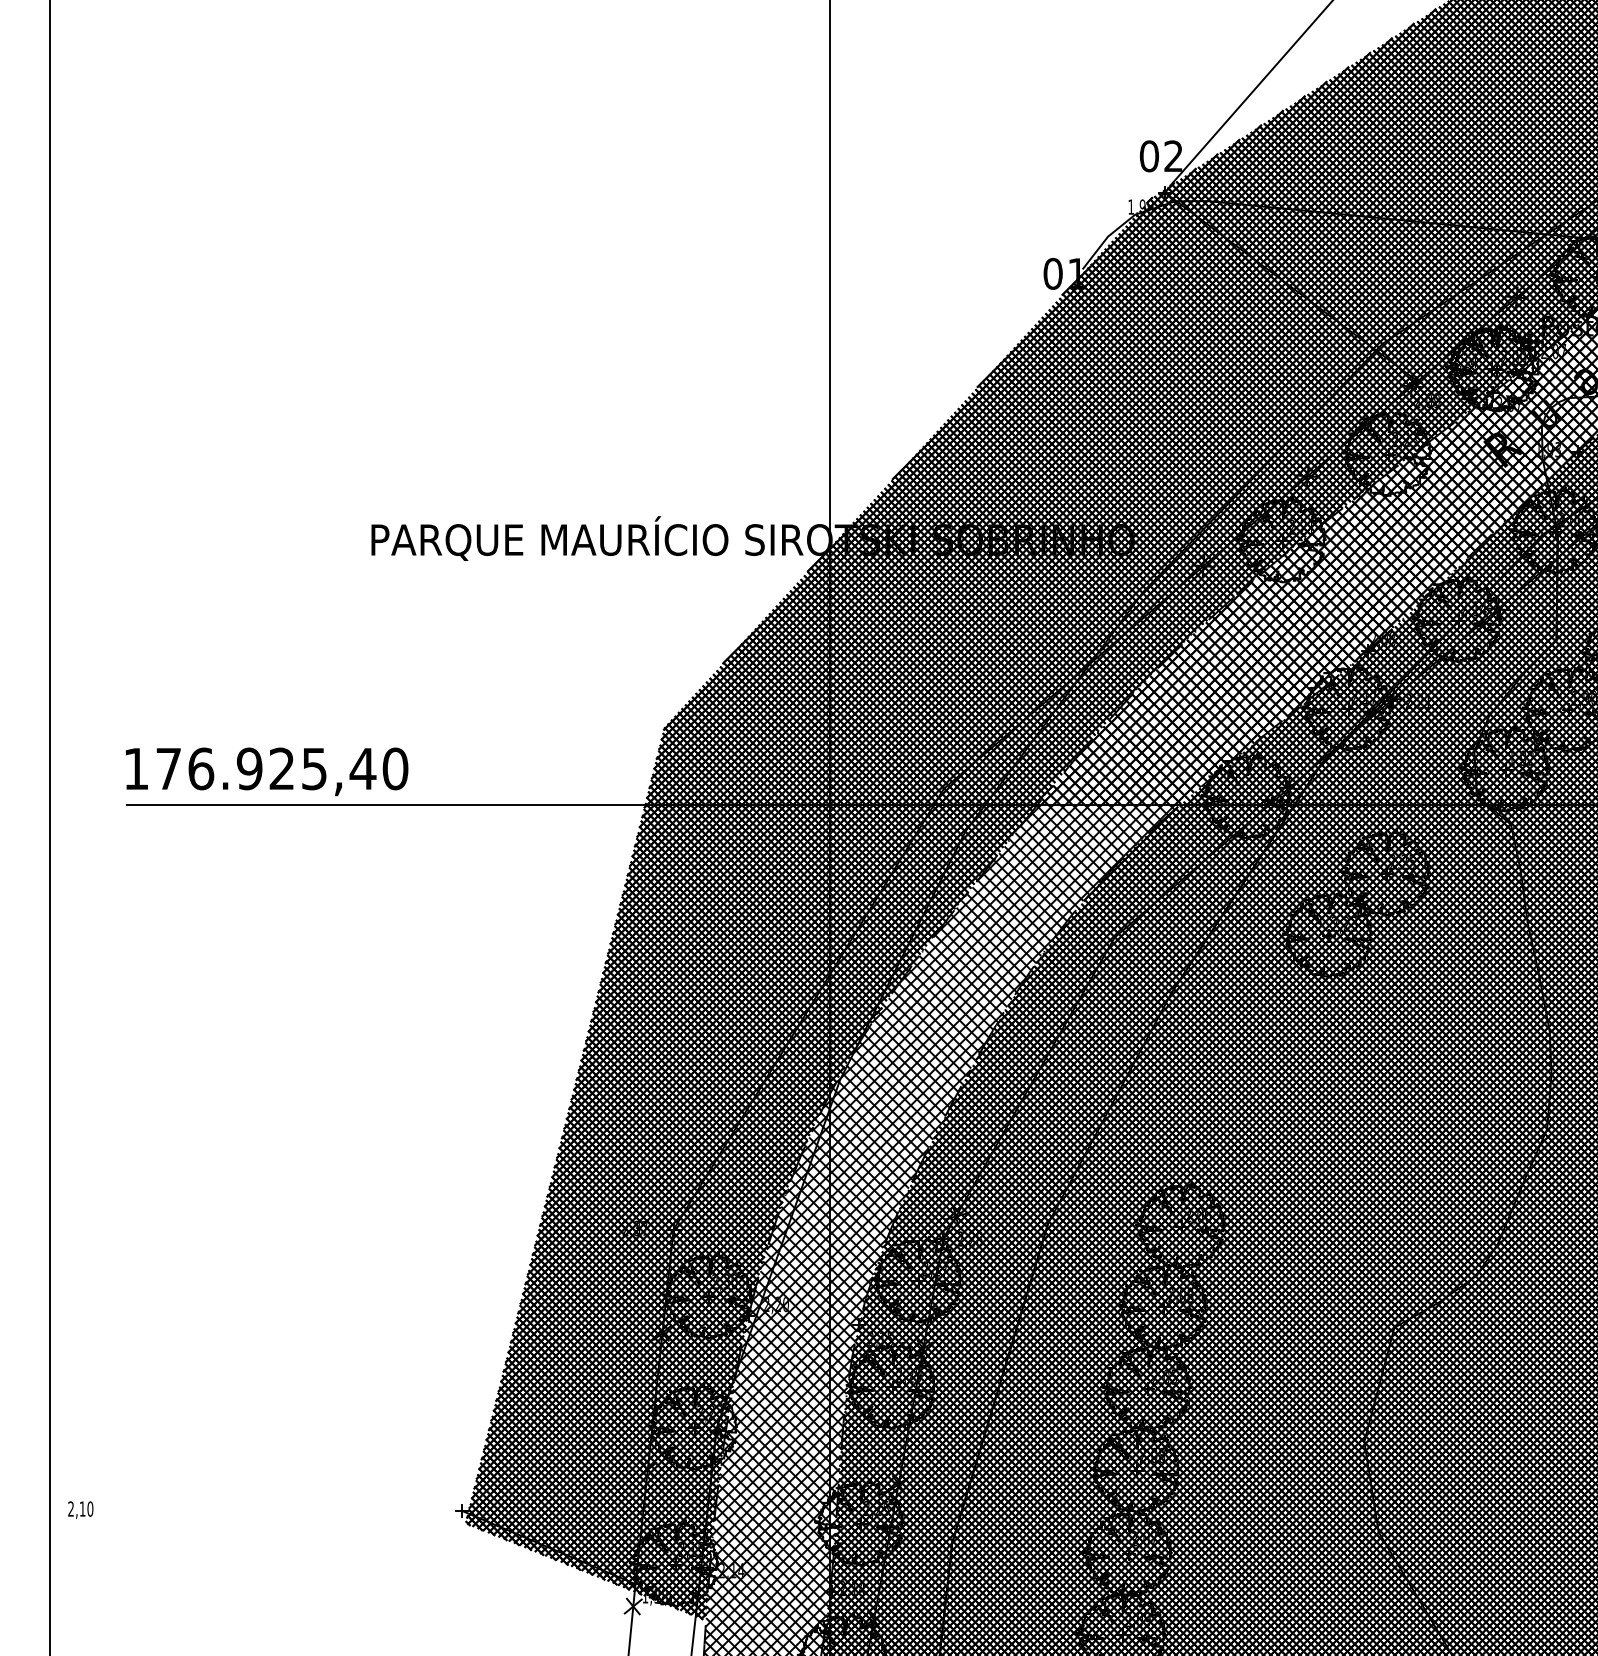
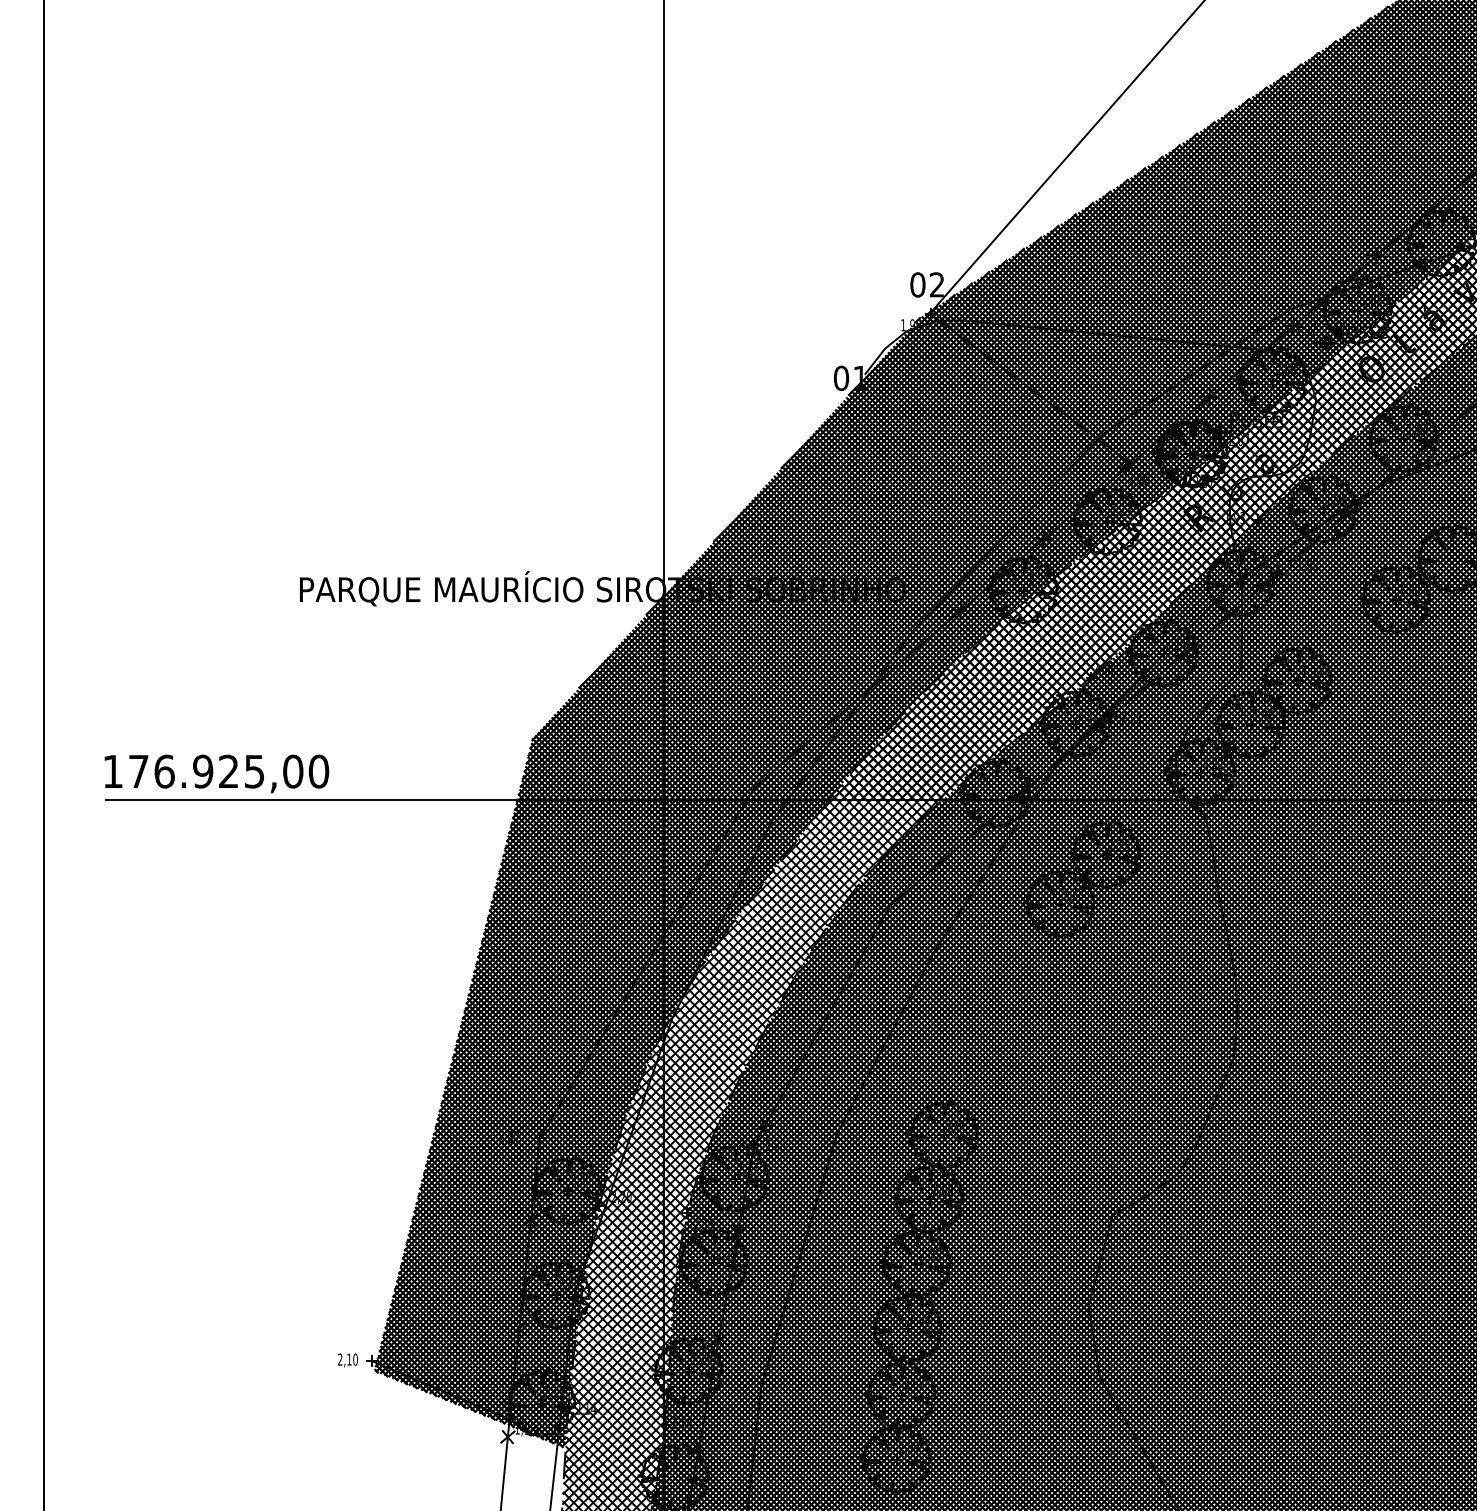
text: (362, 768) -> (292, 771), 176.925,40 -> 176.925,00
text: (80, 1510) -> (347, 1360), moved

